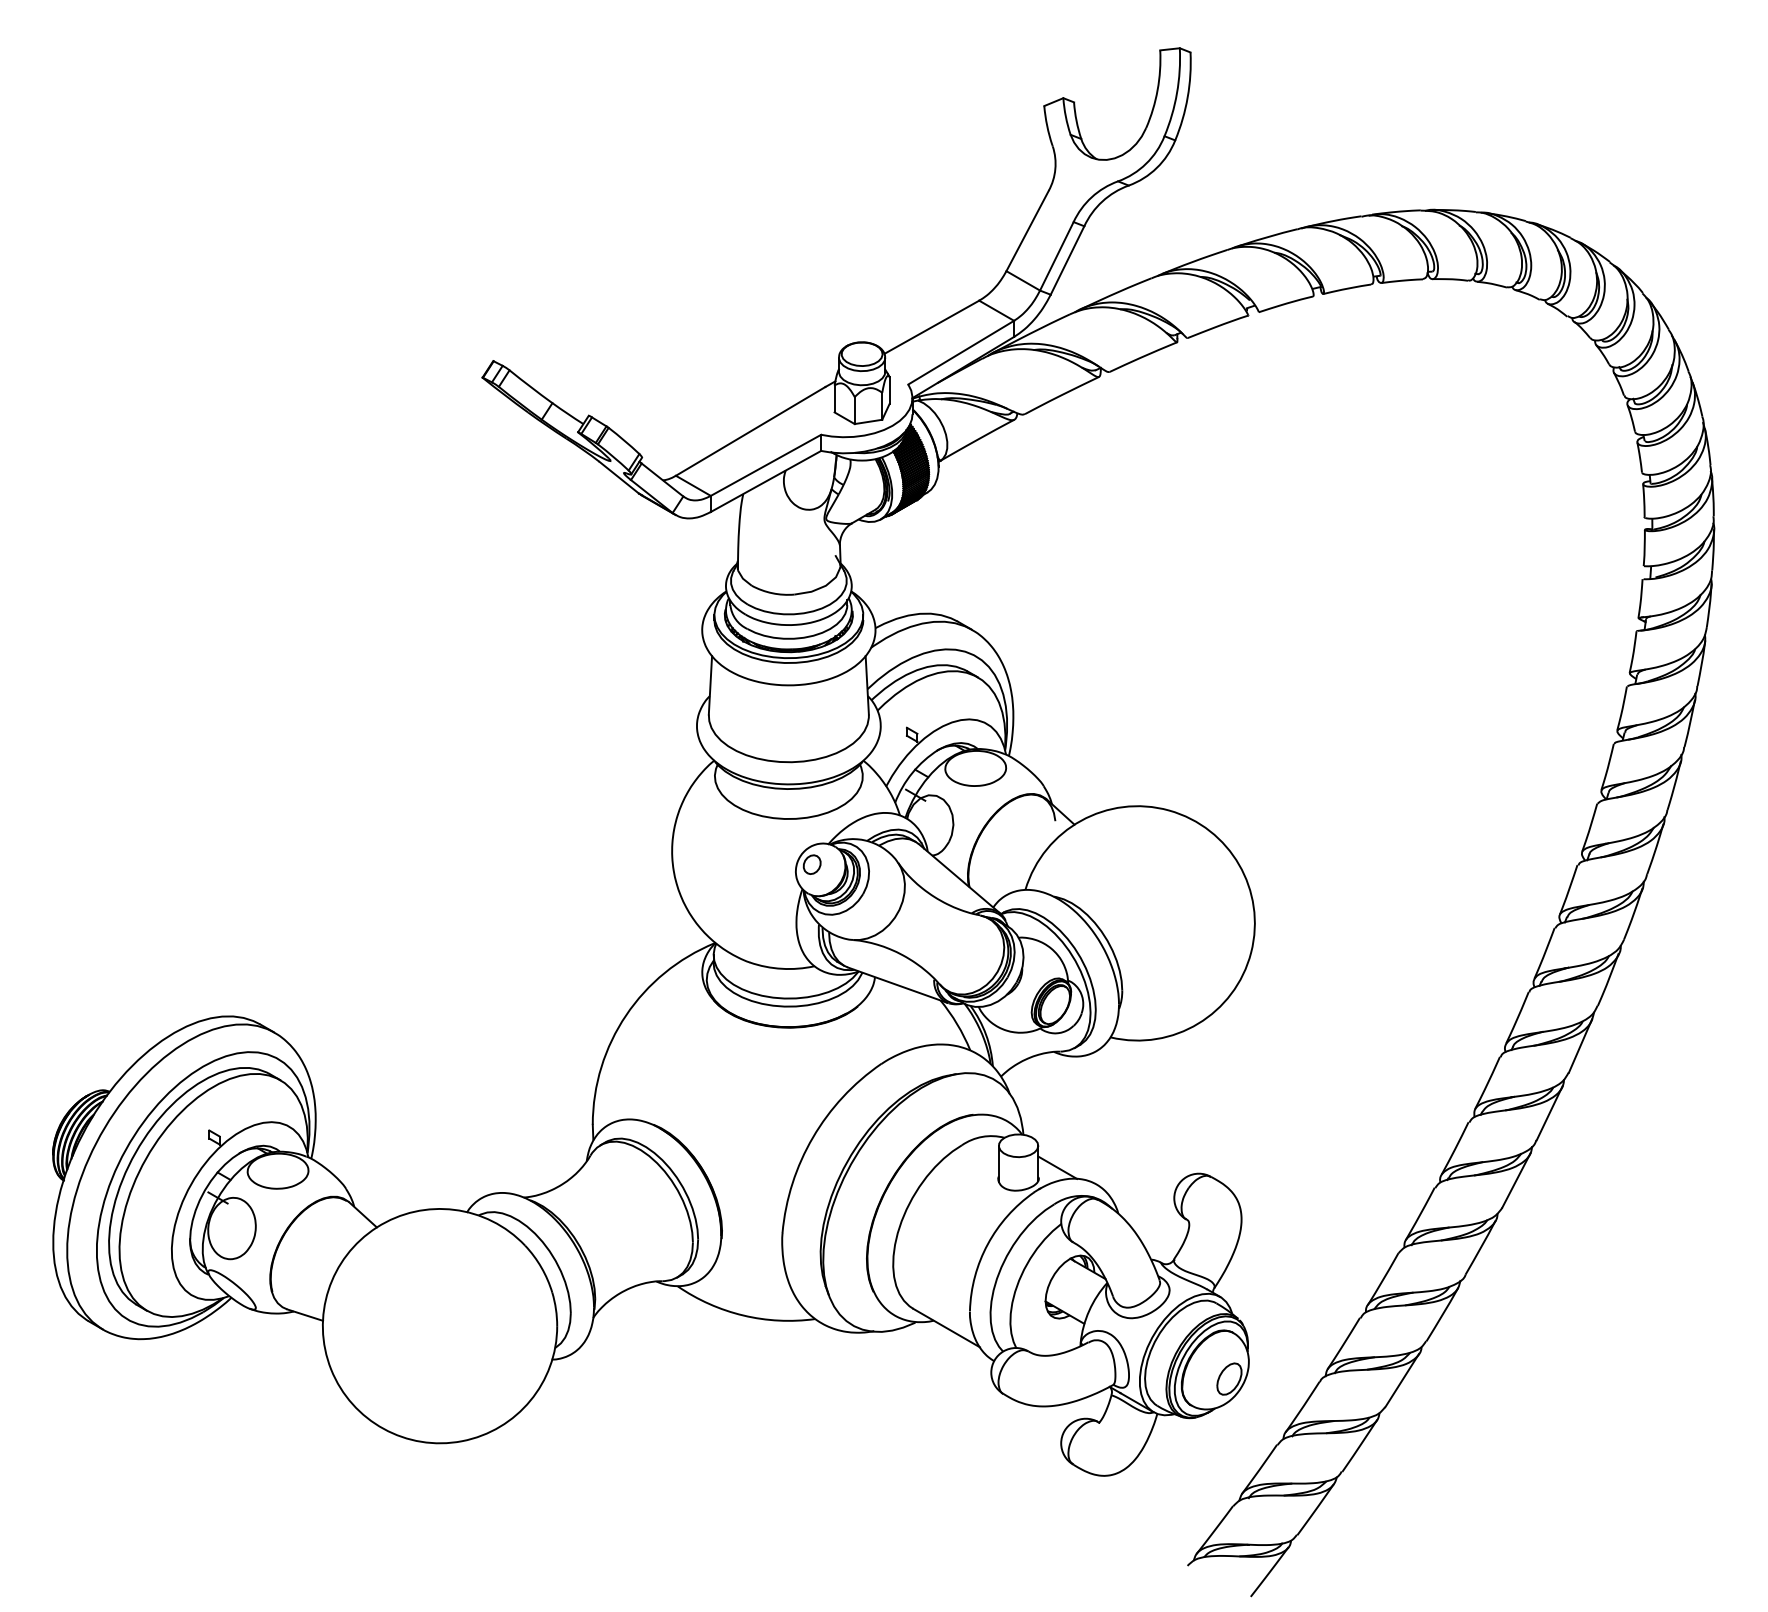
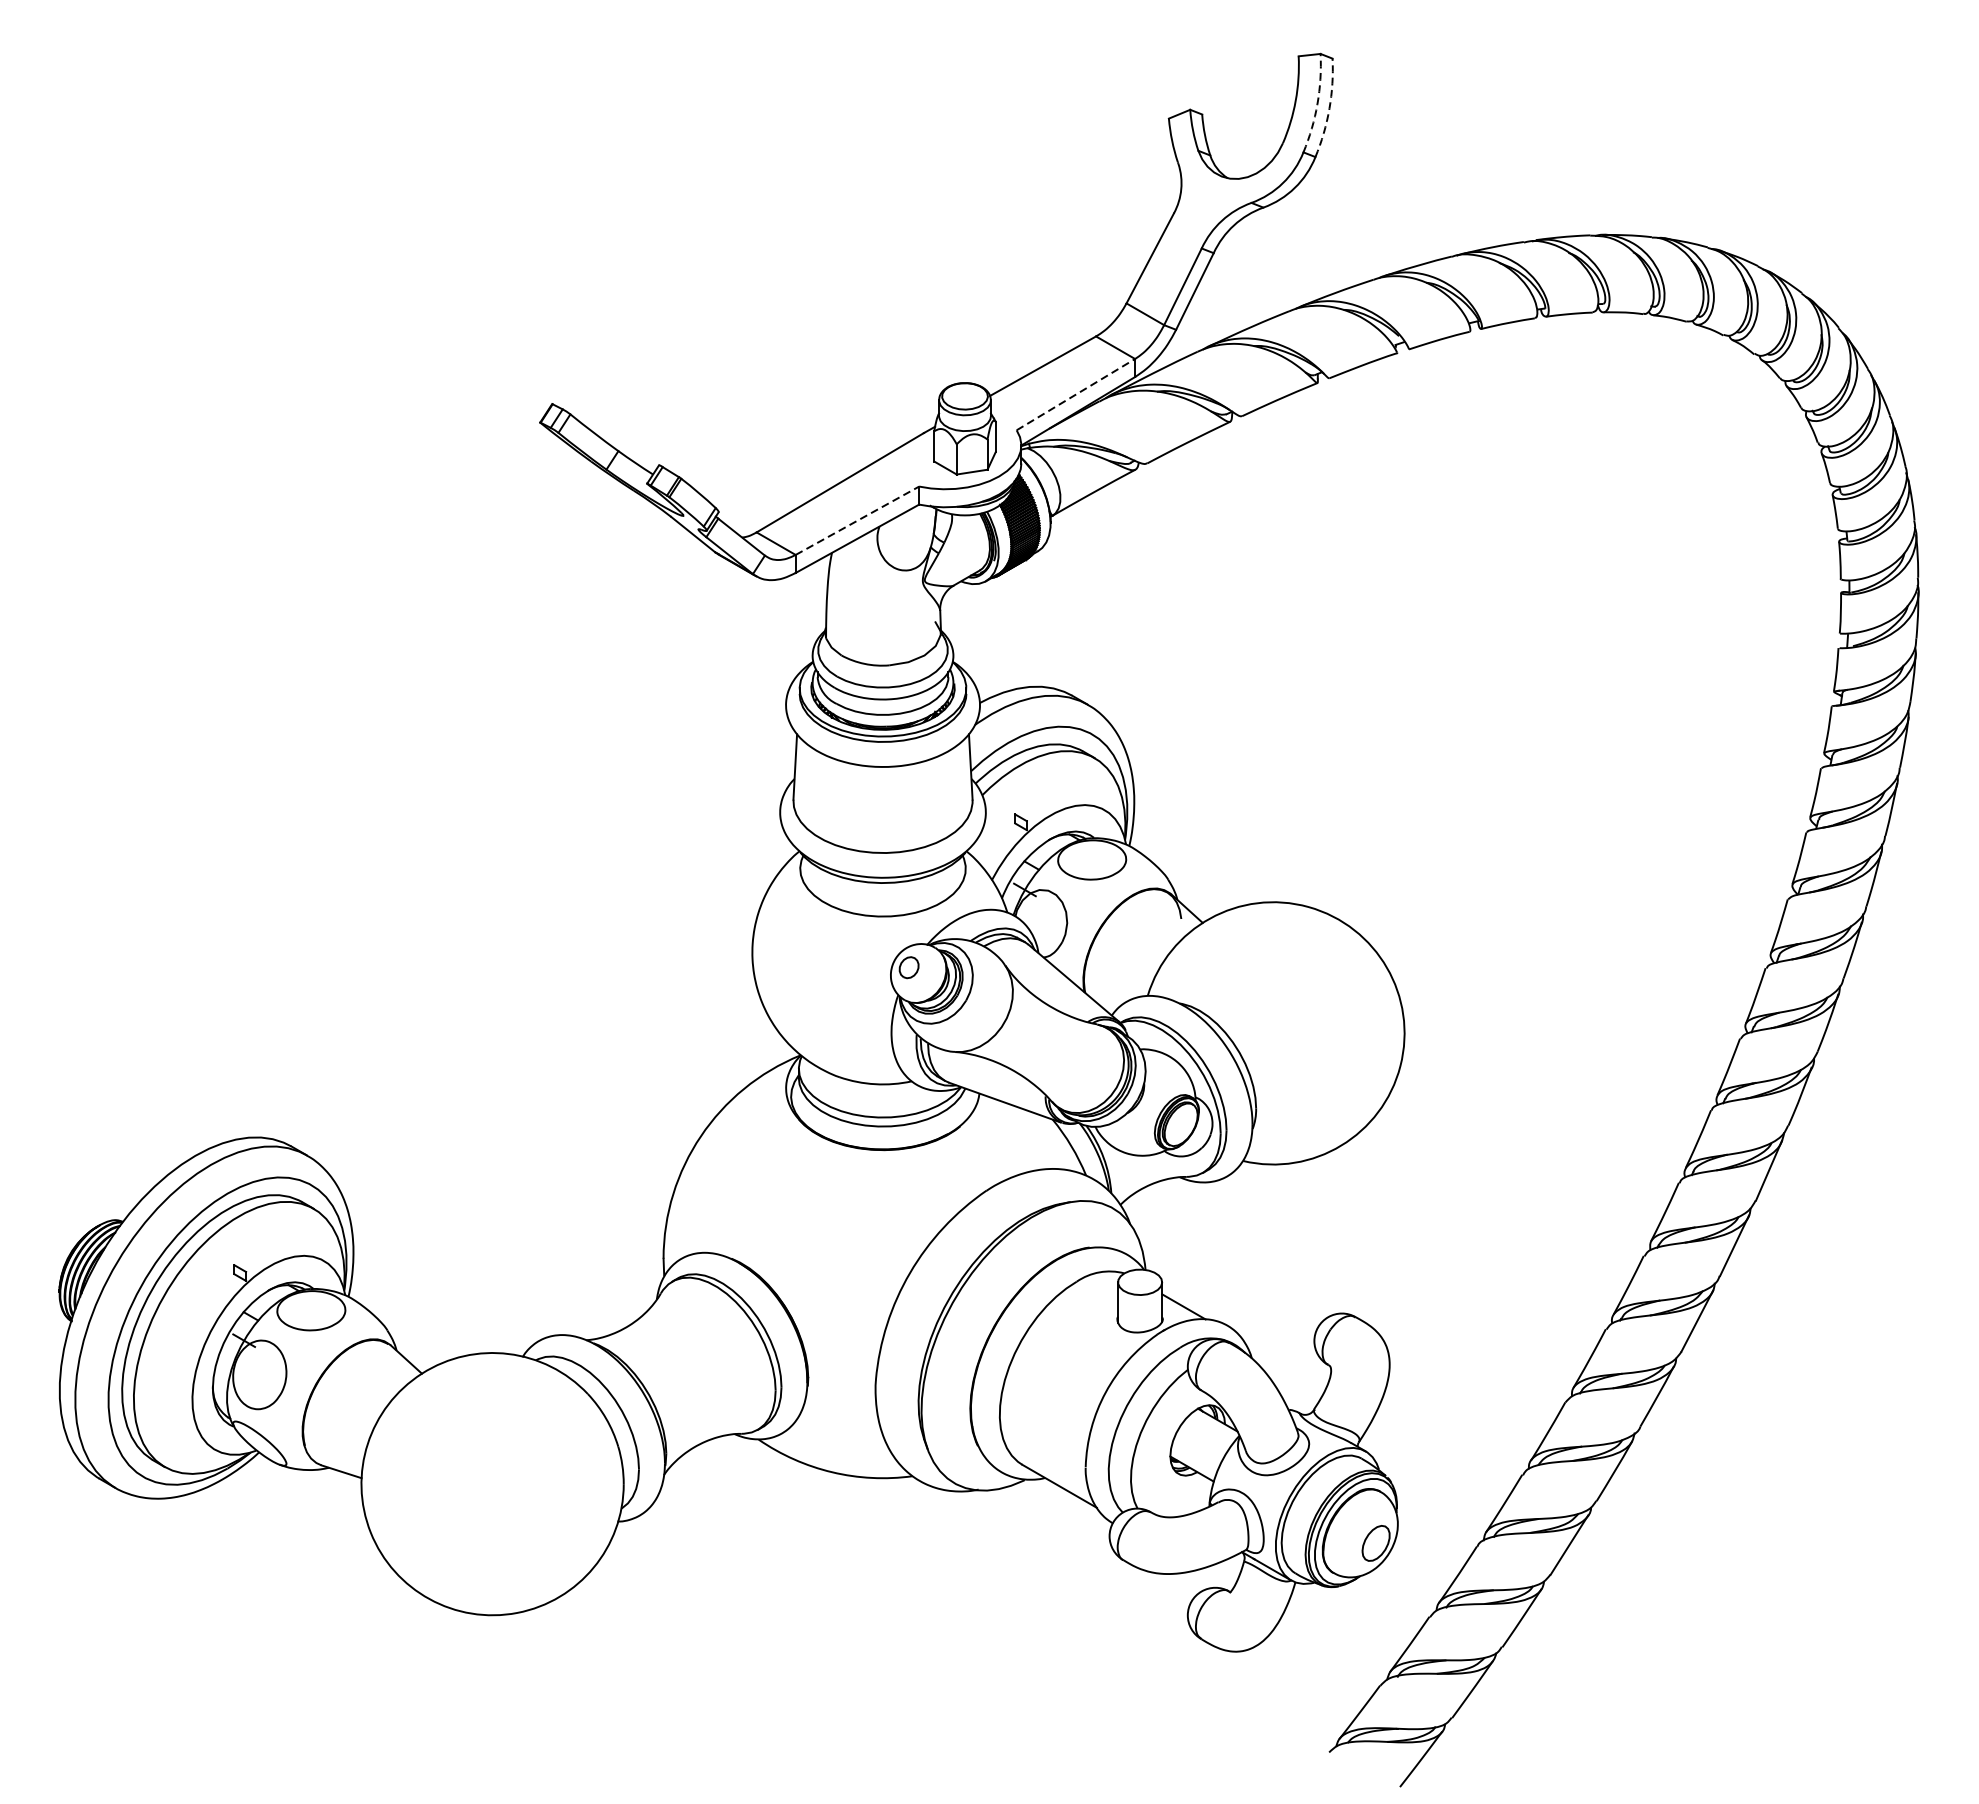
arc: (1177, 93) -> (1317, 104), solid -> dashed
arc: (1187, 97) -> (1329, 109), solid -> dashed
line: (961, 352) -> (1076, 394), solid -> dashed
line: (766, 465) -> (857, 520), solid -> dashed

